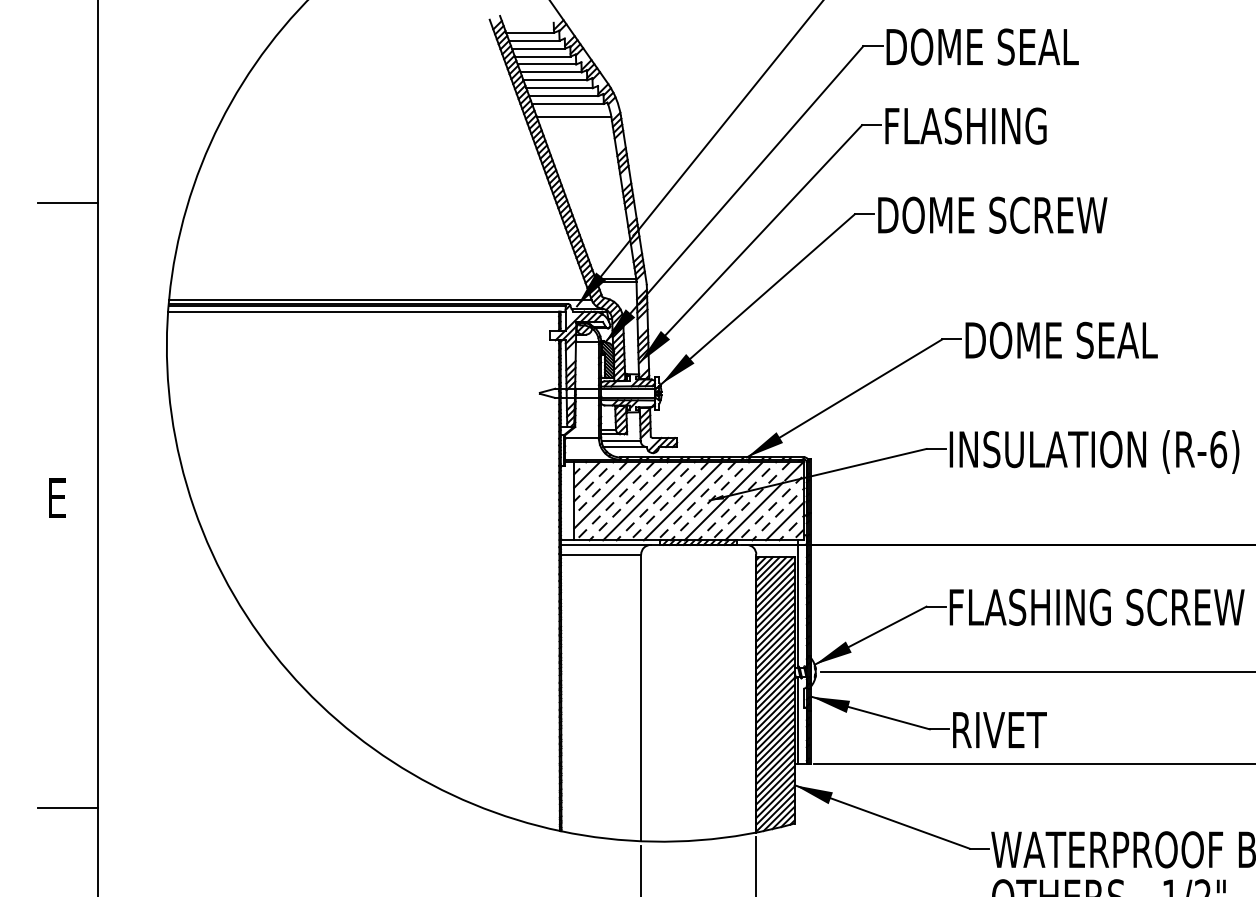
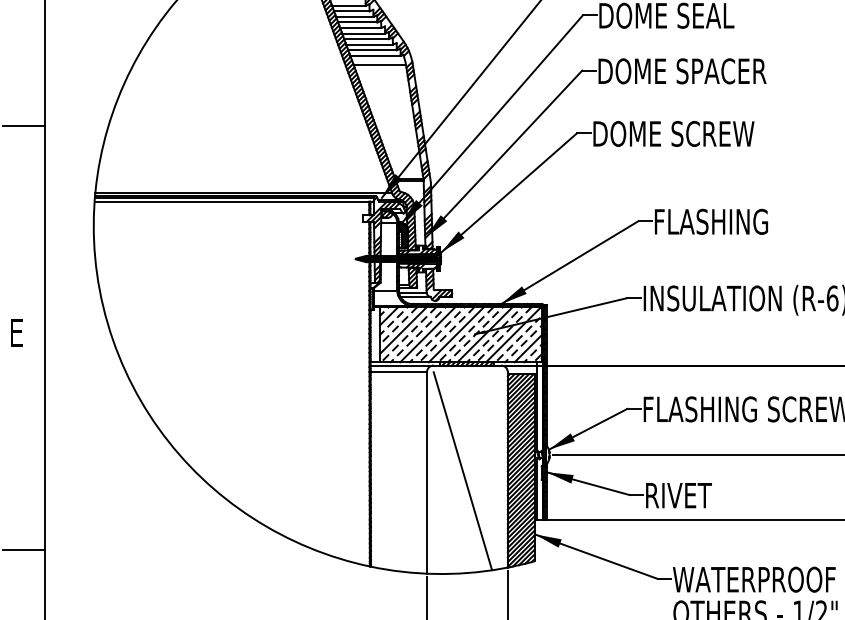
text: (1006, 125) -> (683, 70), FLASHING -> DOME SPACER
text: (1063, 340) -> (723, 221), DOME SEAL -> FLASHING
fill: (599, 393) -> (397, 259), added
line: (691, 694) -> (462, 470), added

